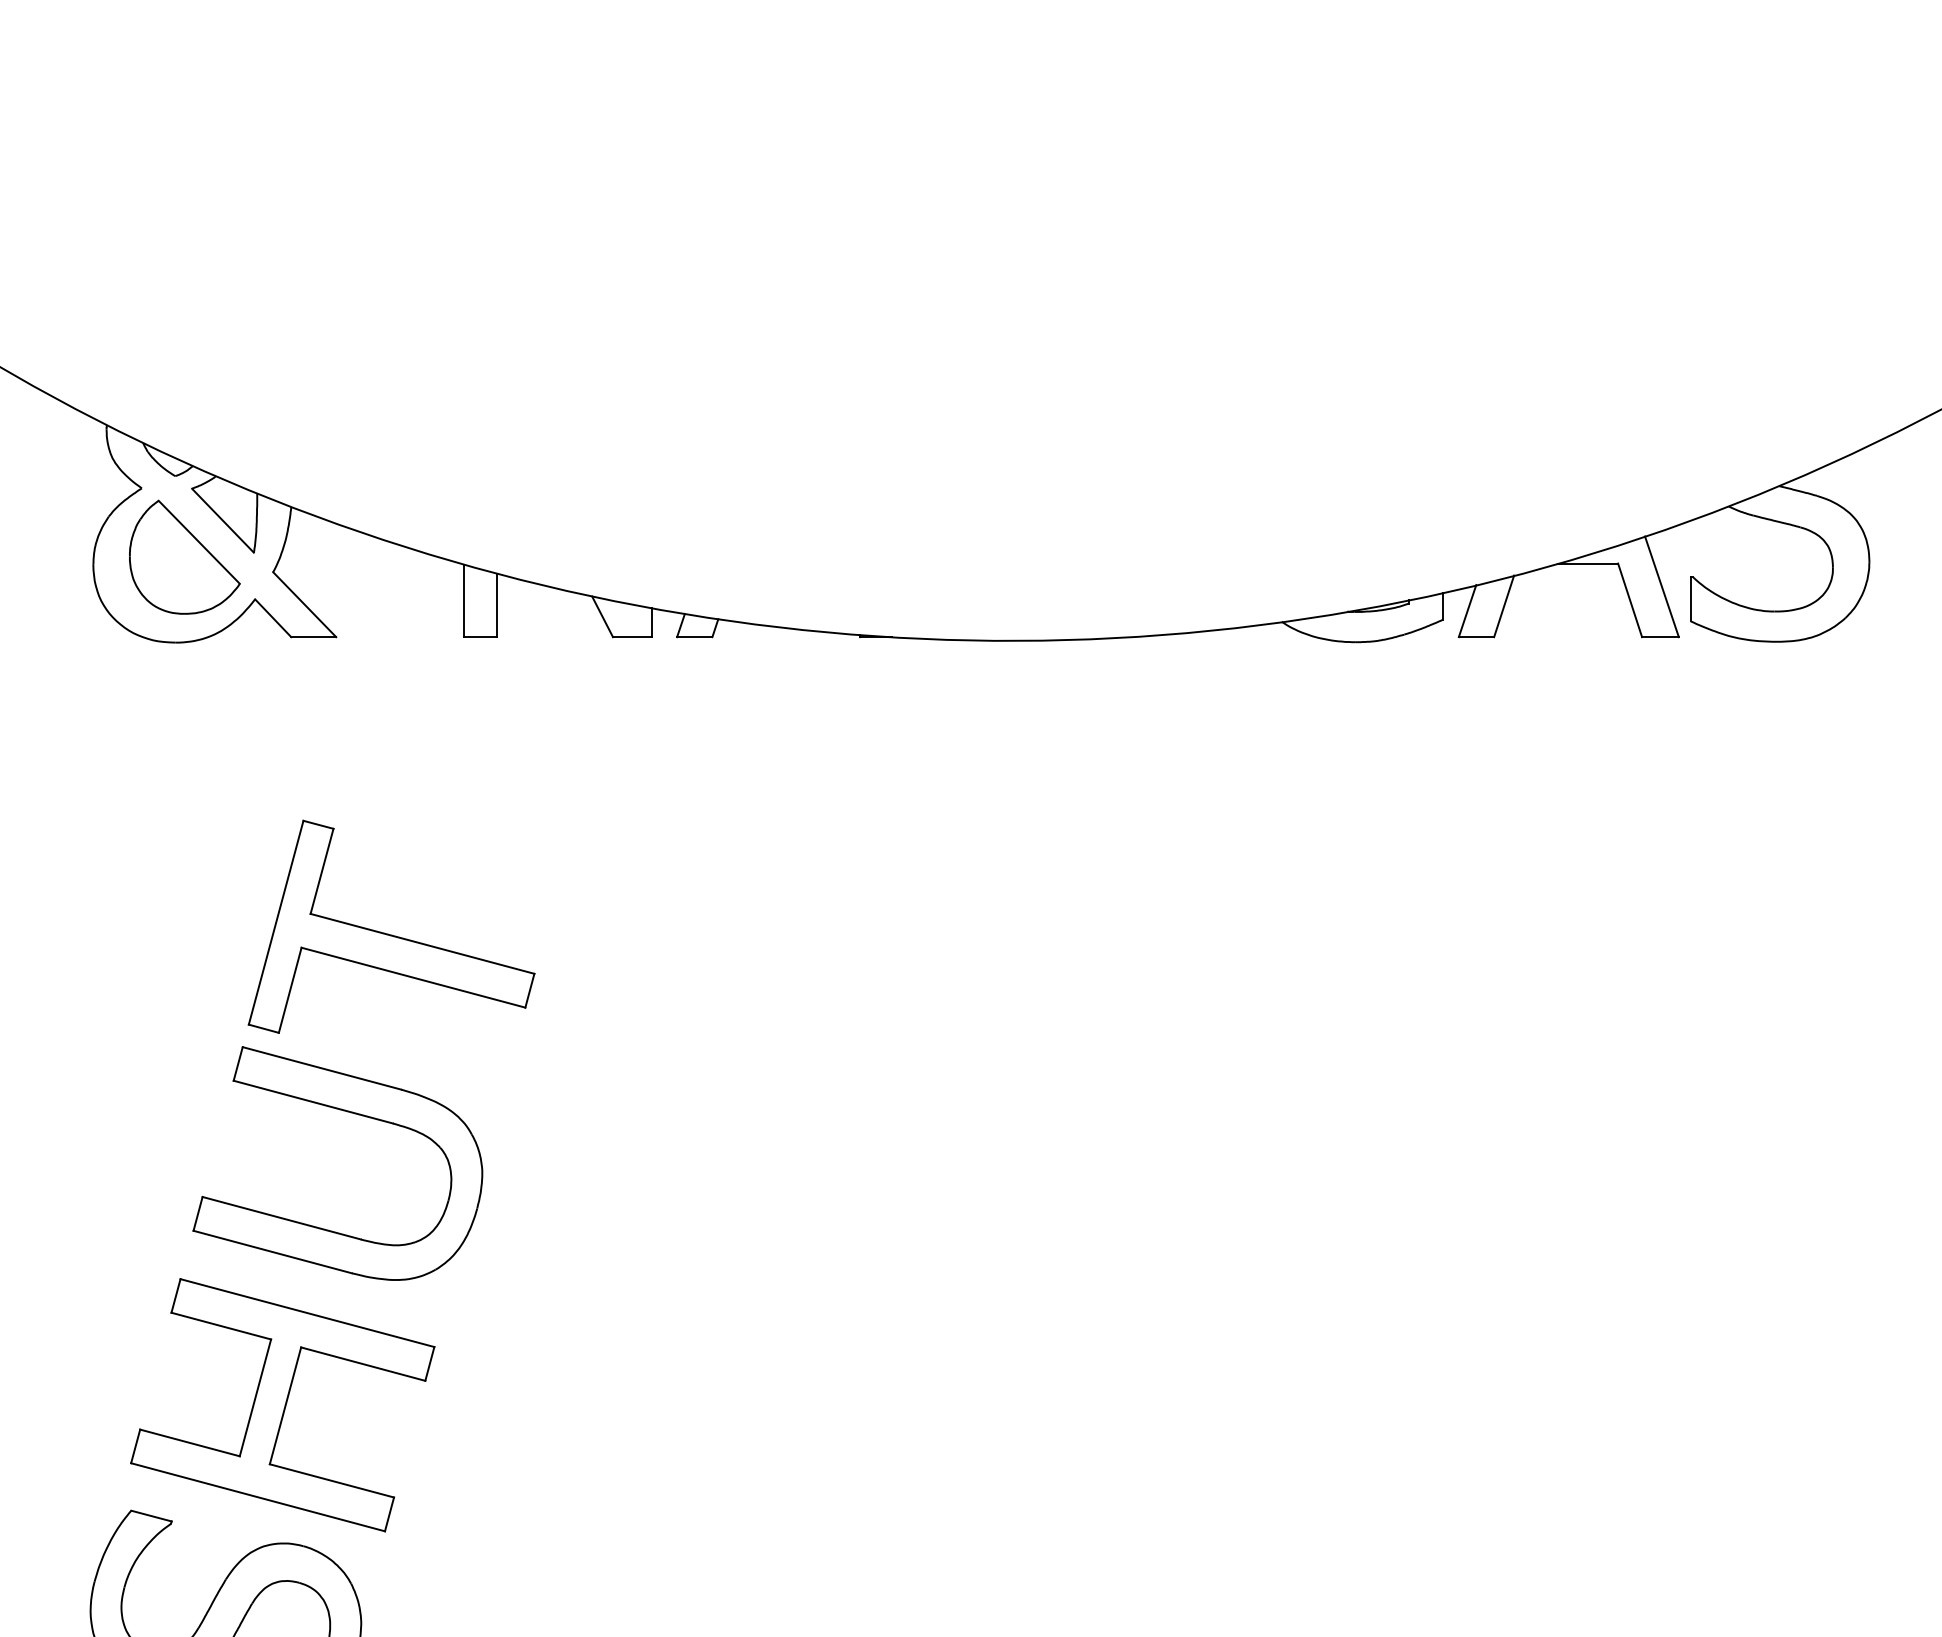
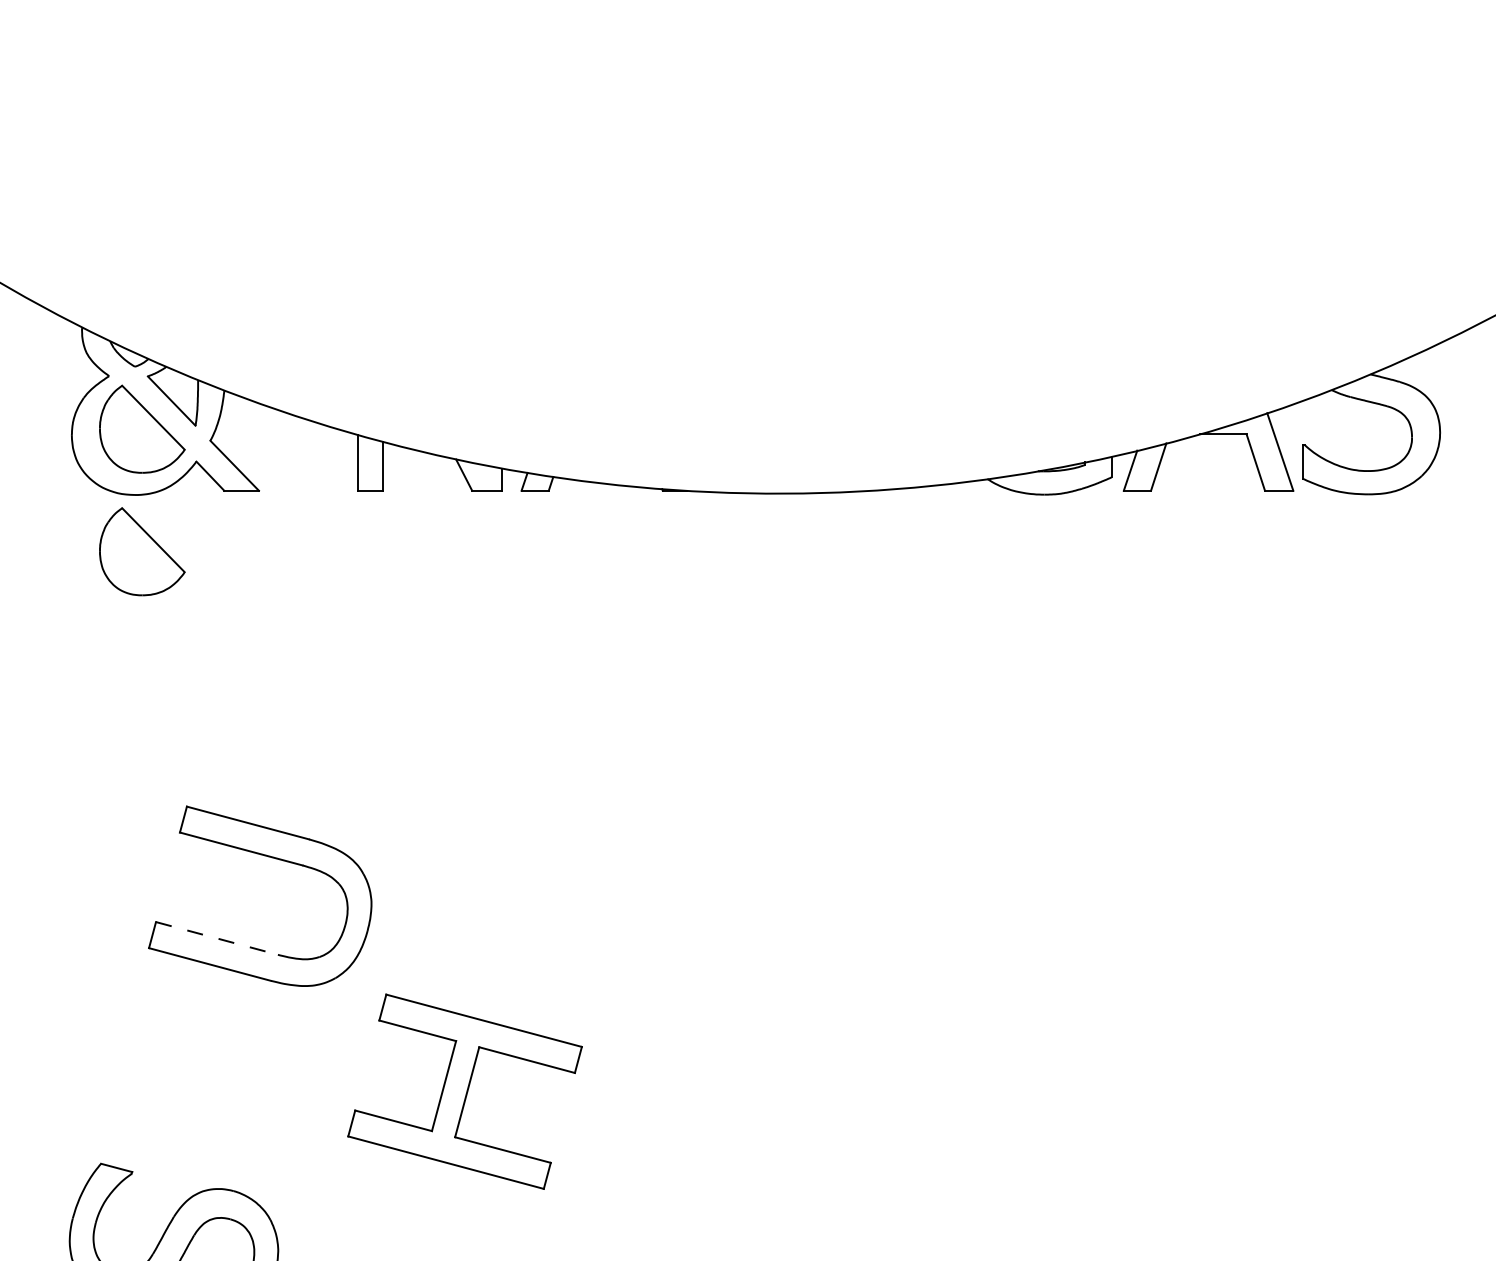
part: (184, 715) -> (142, 551), added
part: (388, 933) -> (299, 719), removed
line: (281, 1218) -> (216, 938), solid -> dashed
part: (282, 1405) -> (464, 1091), moved

